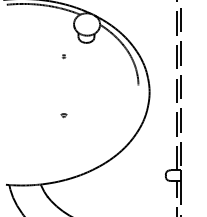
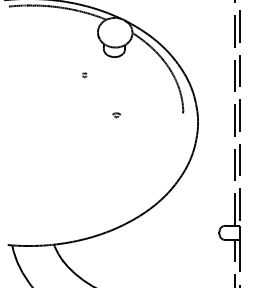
part: (63, 115) -> (116, 115), moved

